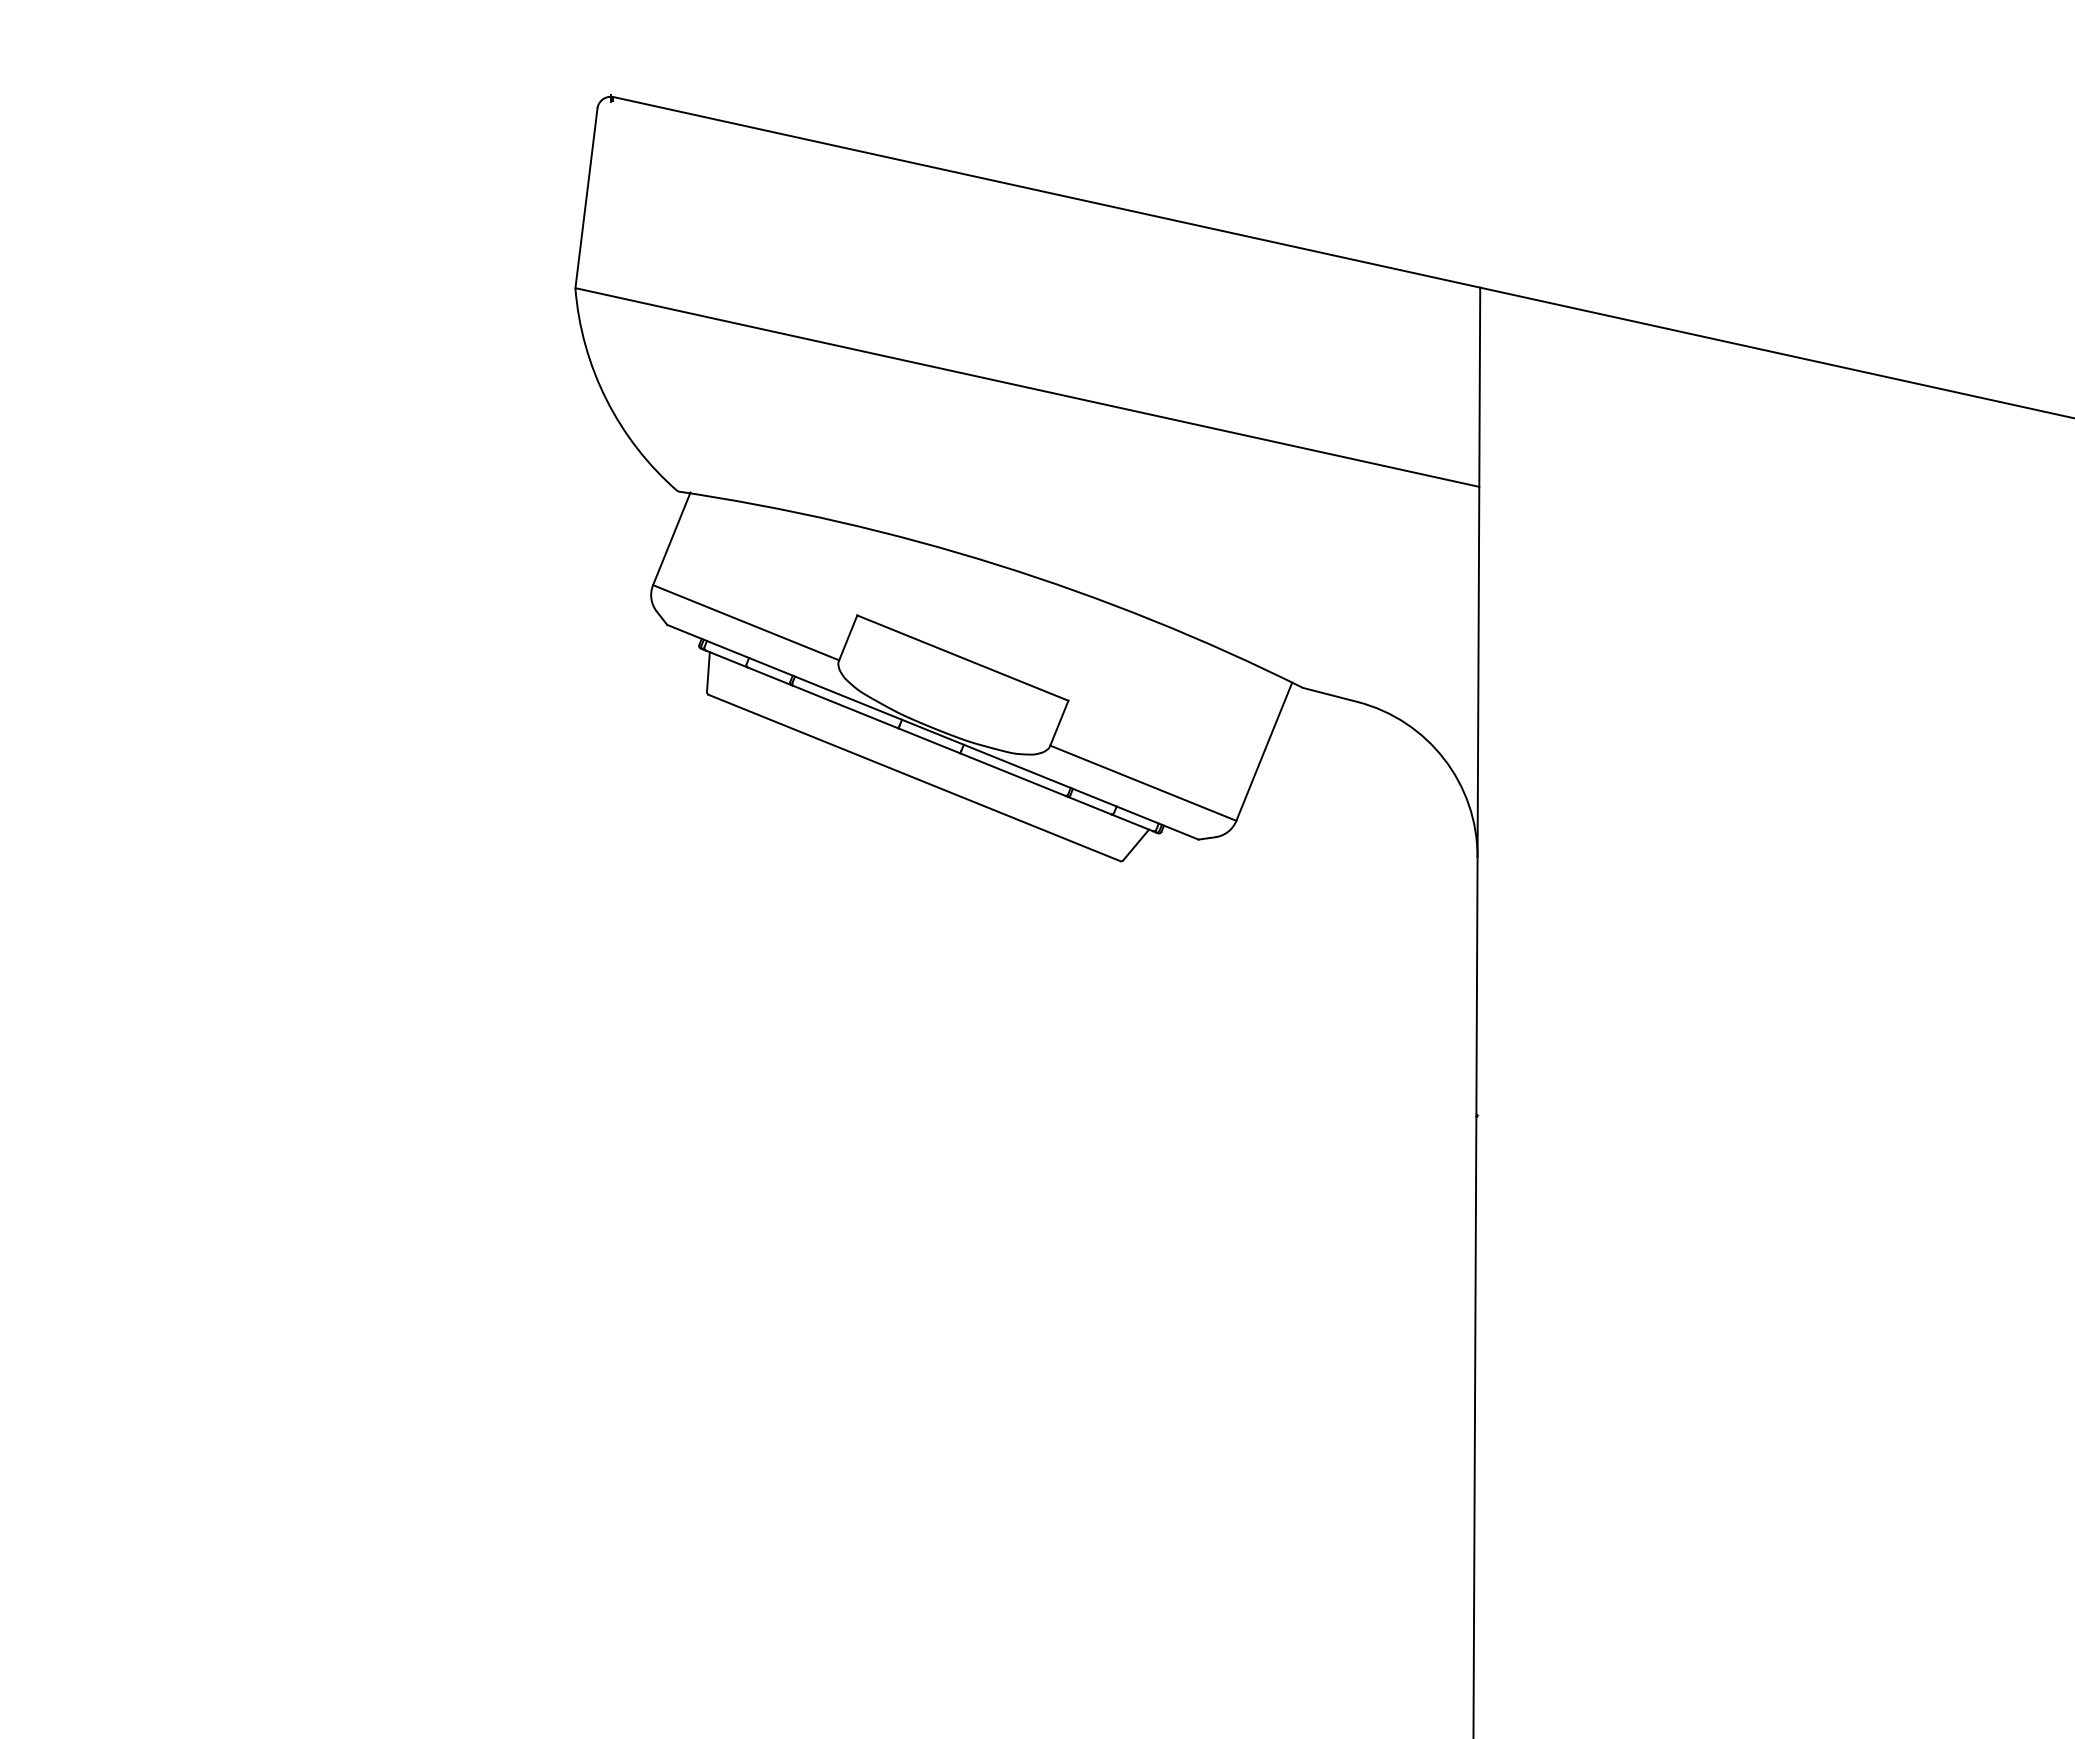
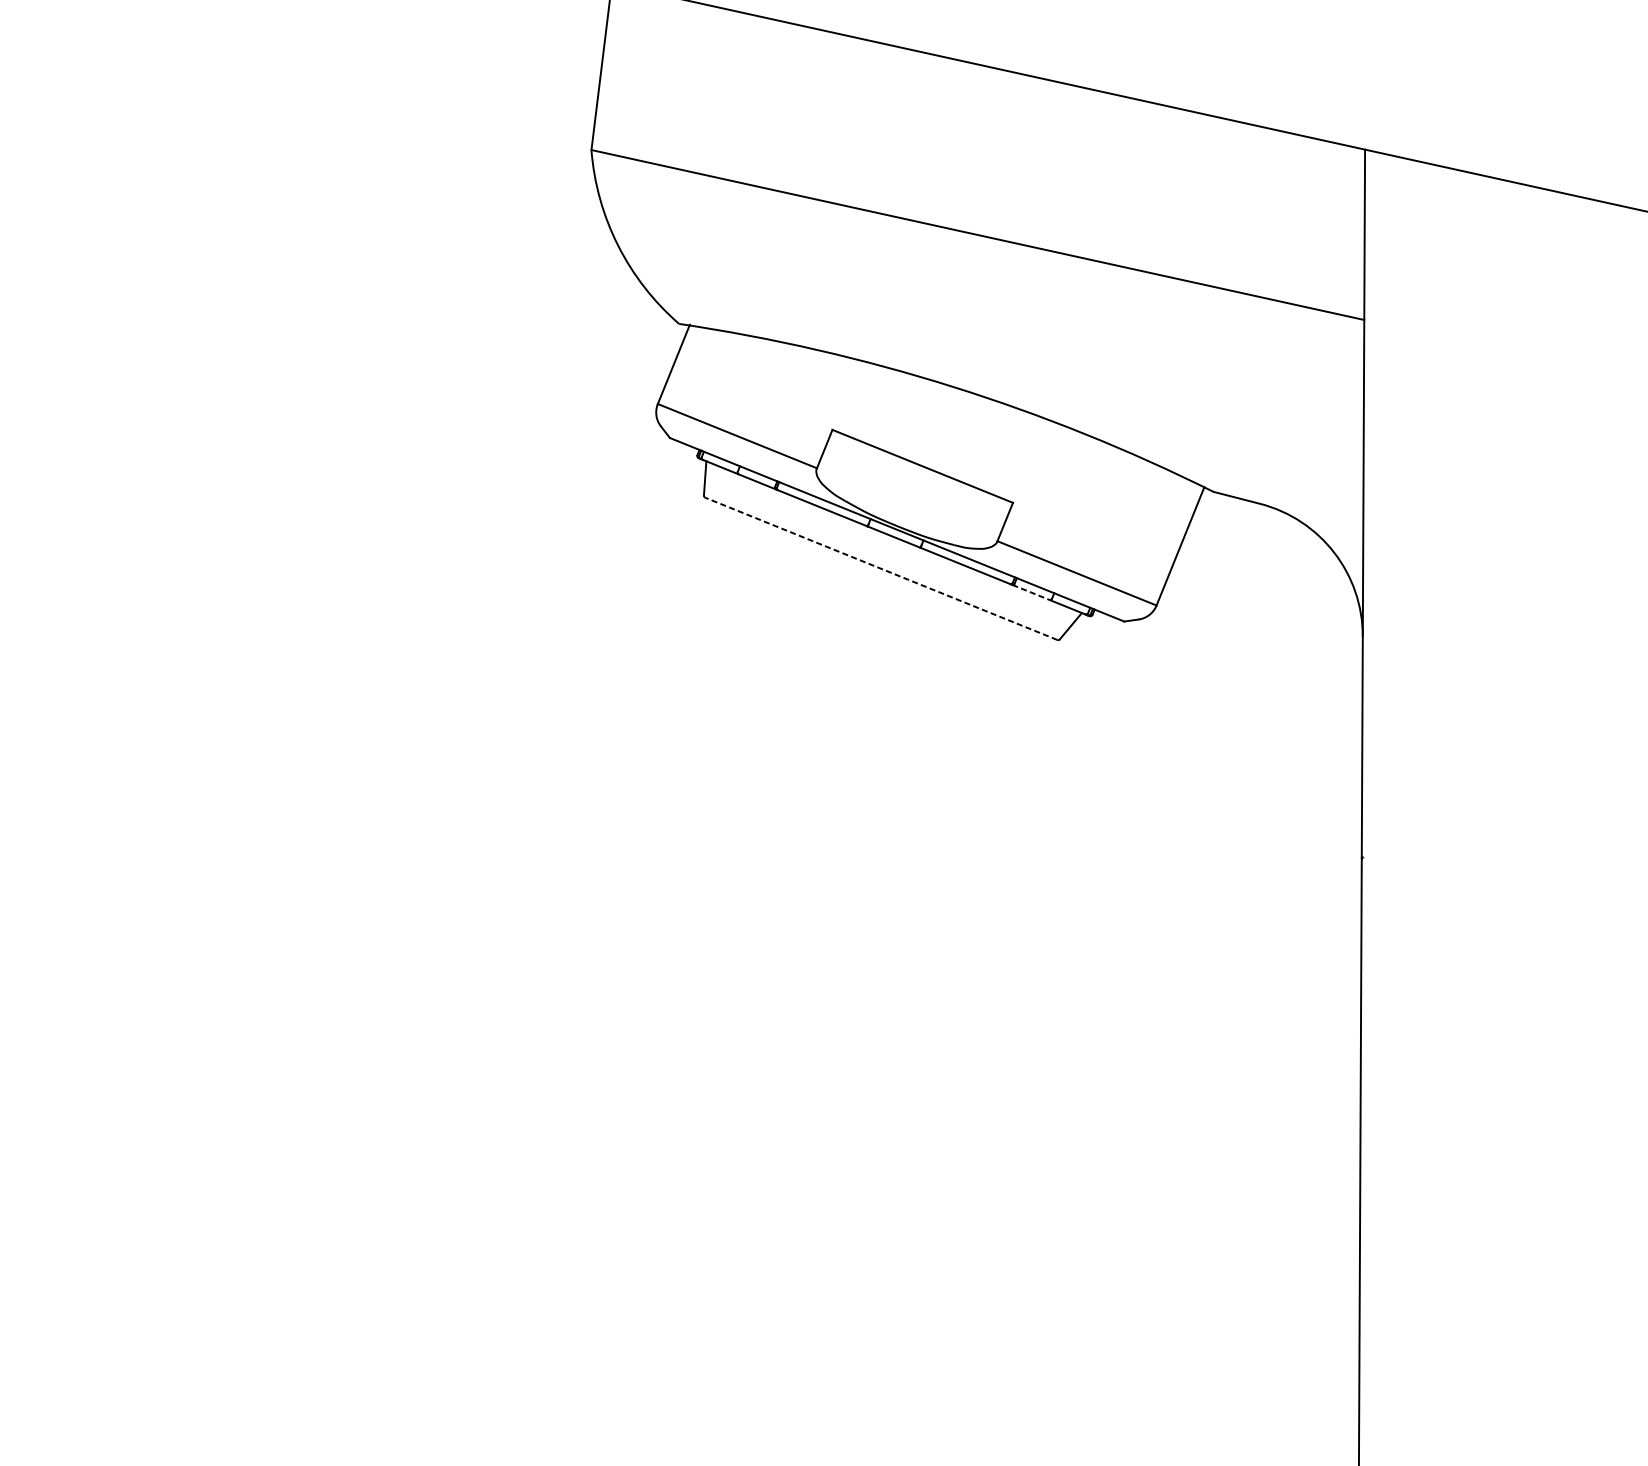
line: (914, 777) -> (881, 568), solid -> dashed
line: (1089, 805) -> (1031, 592), solid -> dashed

